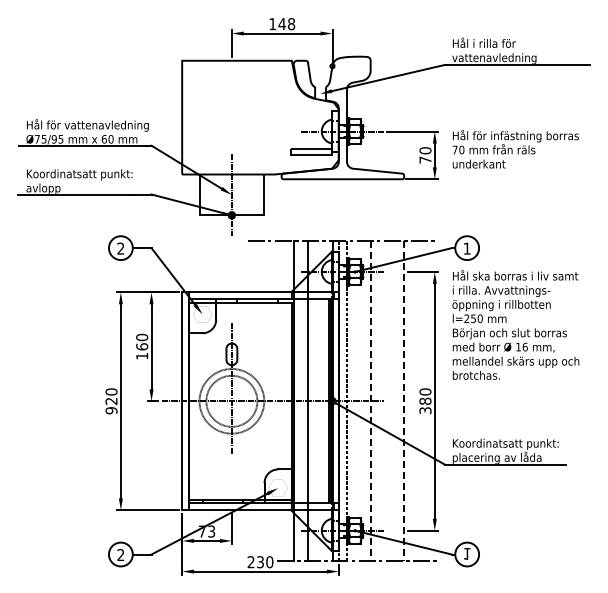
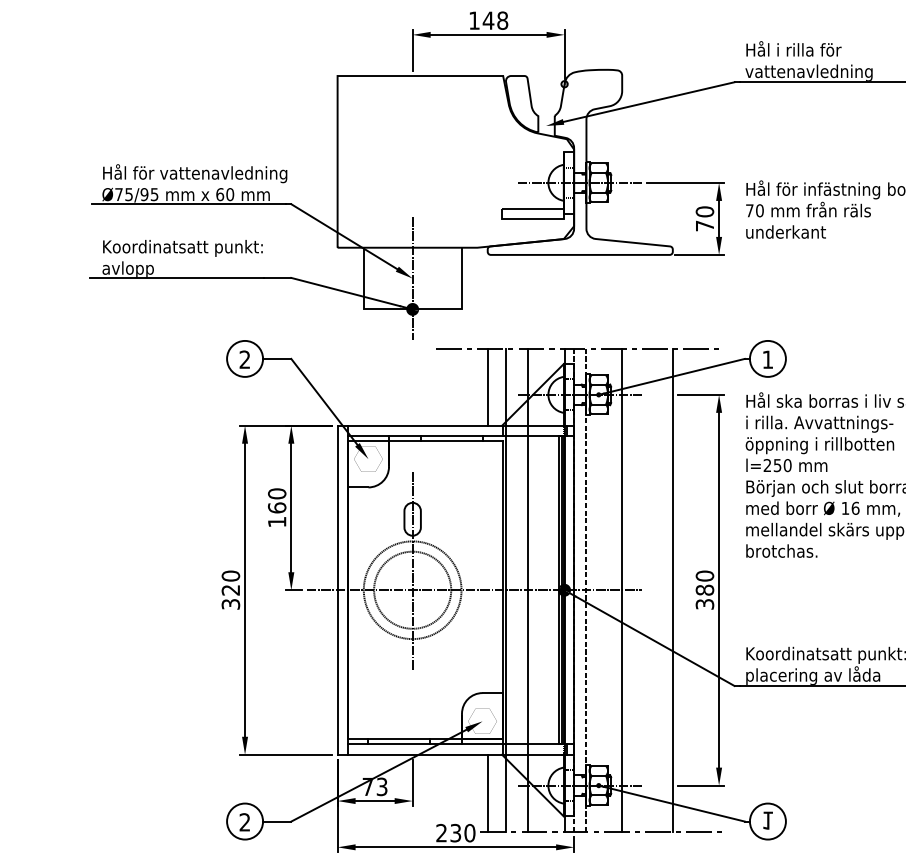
line: (281, 266) -> (487, 386), added
line: (370, 401) -> (621, 590), dashed -> solid
line: (404, 401) -> (673, 590), dashed -> solid
text: (111, 410) -> (230, 604), 920 -> 320
line: (281, 535) -> (487, 792), added

